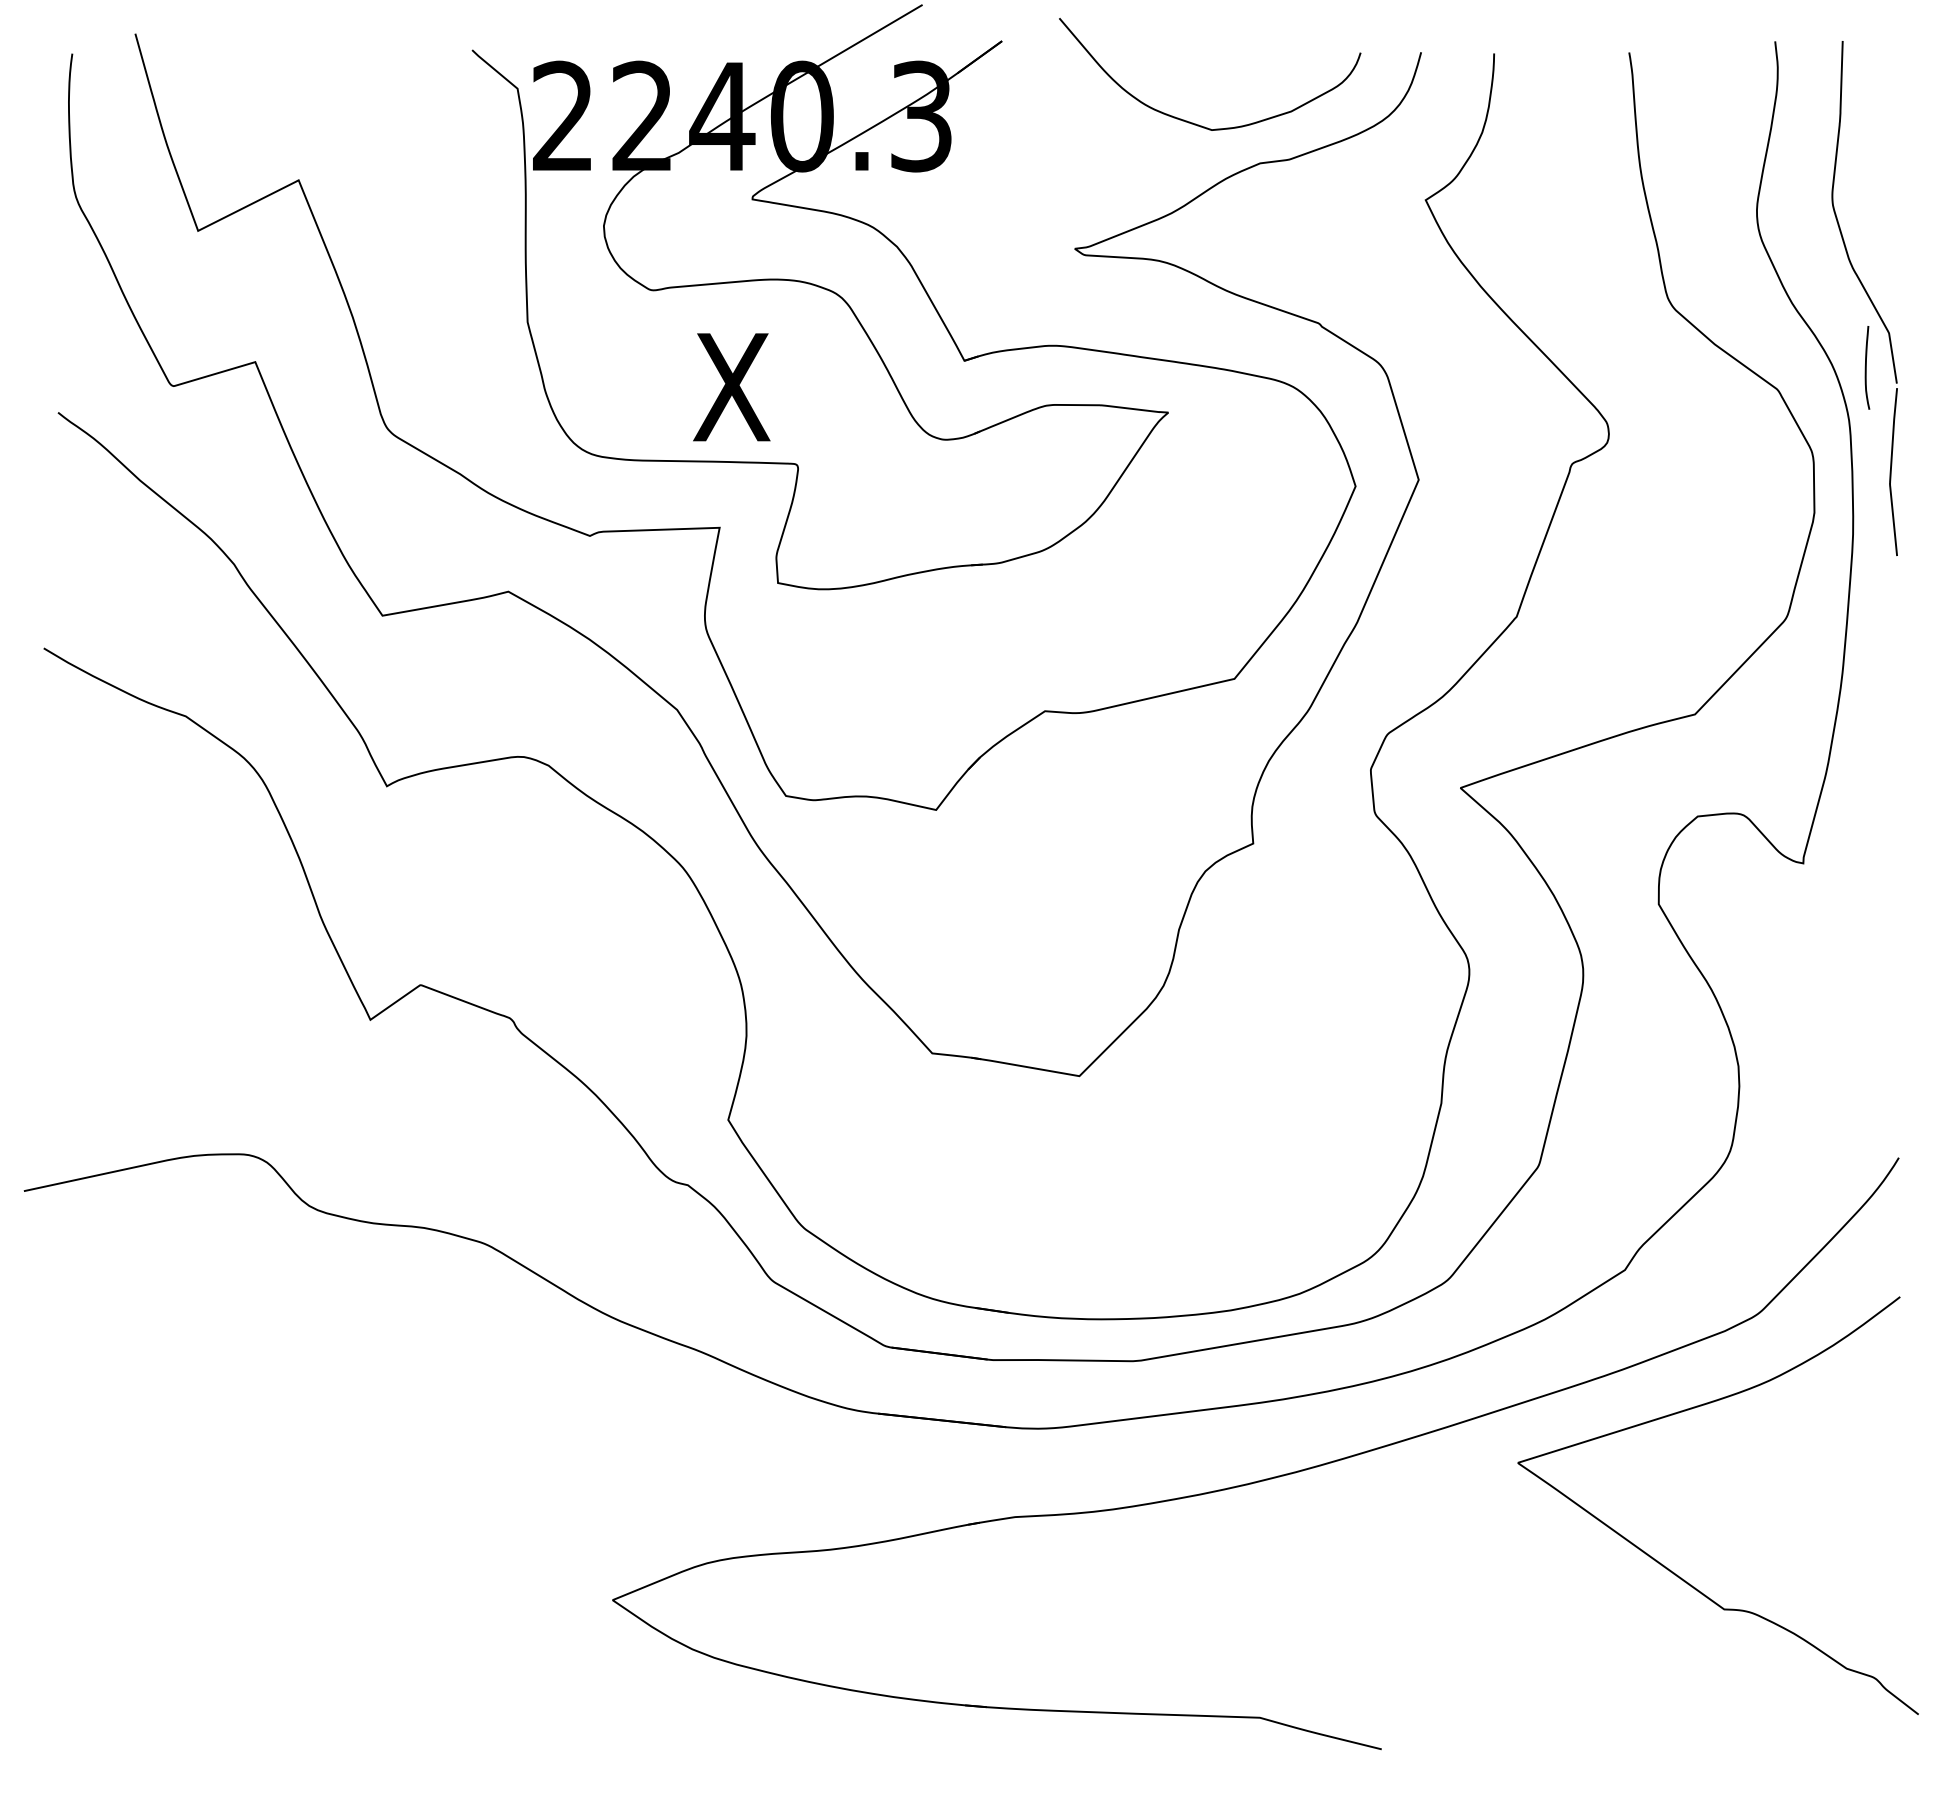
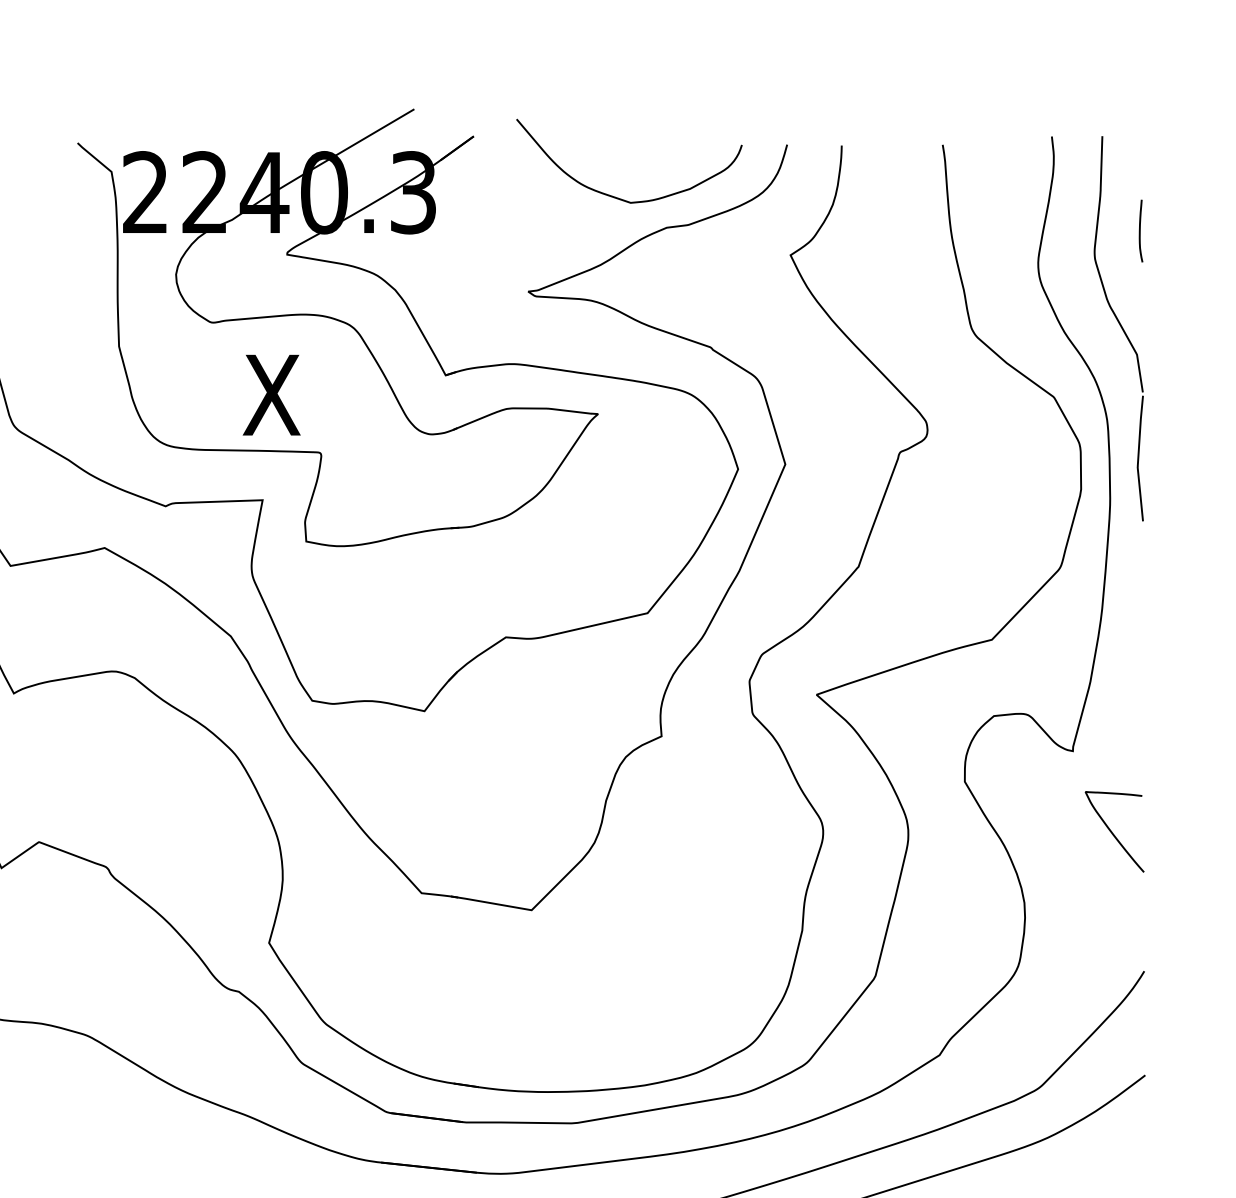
curve: (1866, 367) -> (1140, 230), moved
curve: (1856, 972) -> (1112, 832), added

